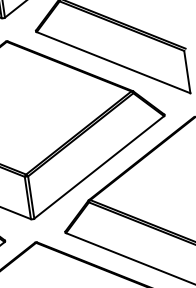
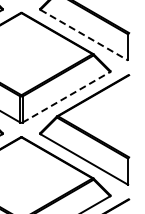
line: (113, 63) -> (84, 35), solid -> dashed
line: (99, 167) -> (66, 97), solid -> dashed

